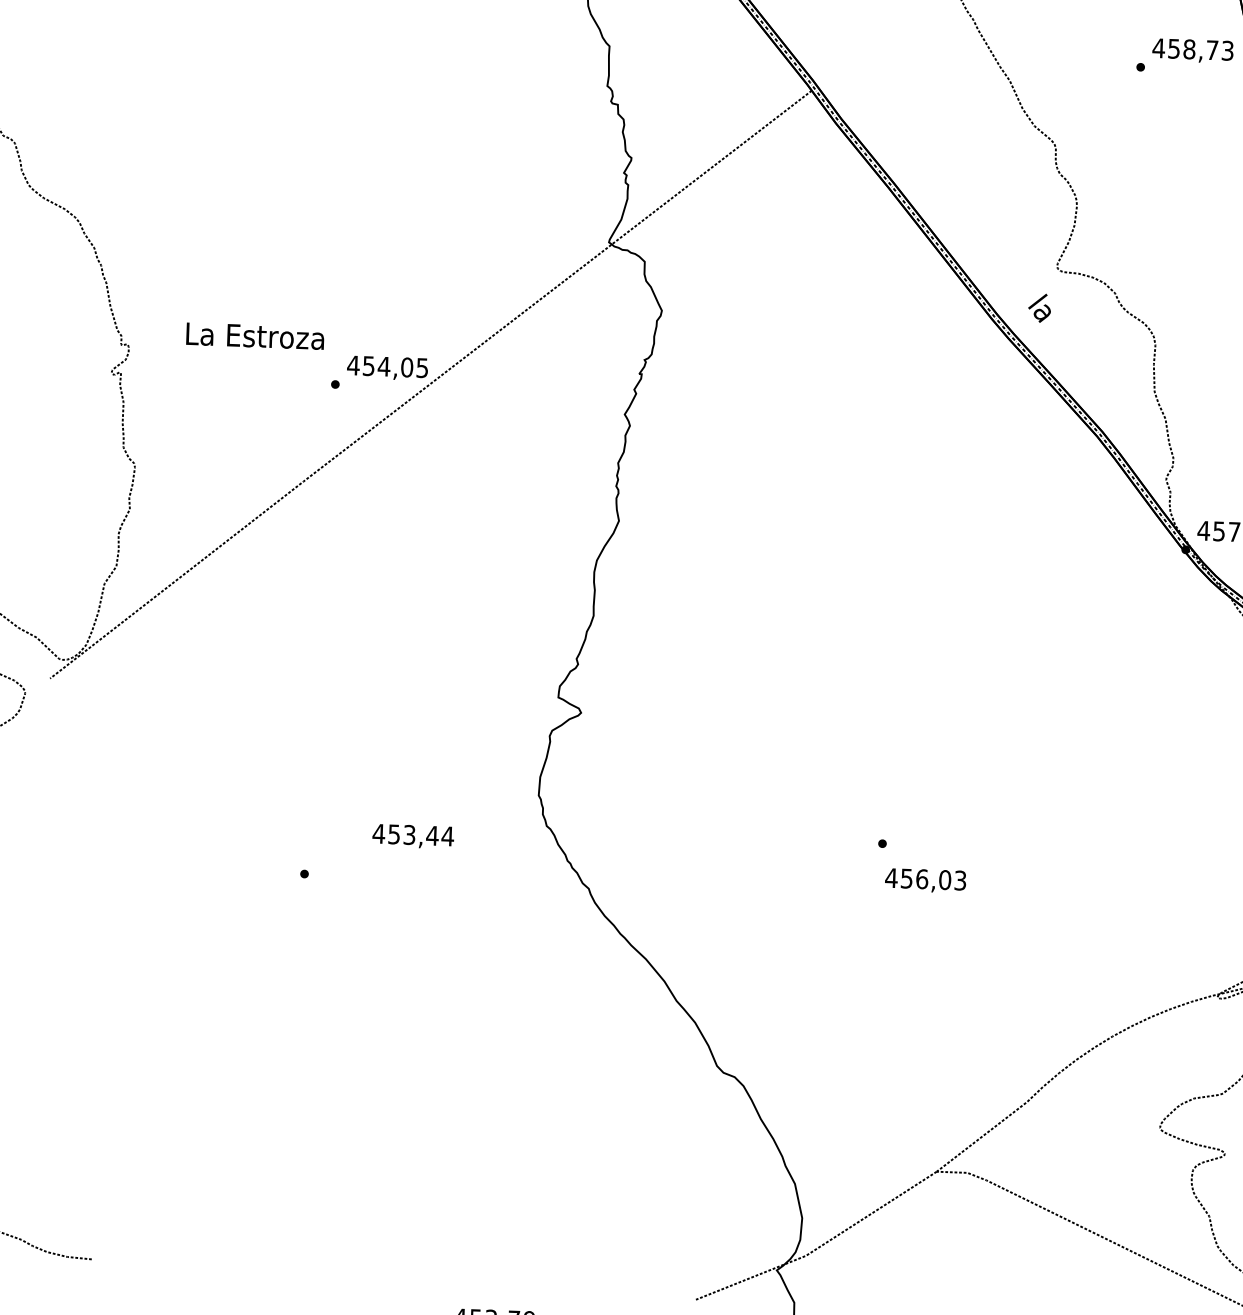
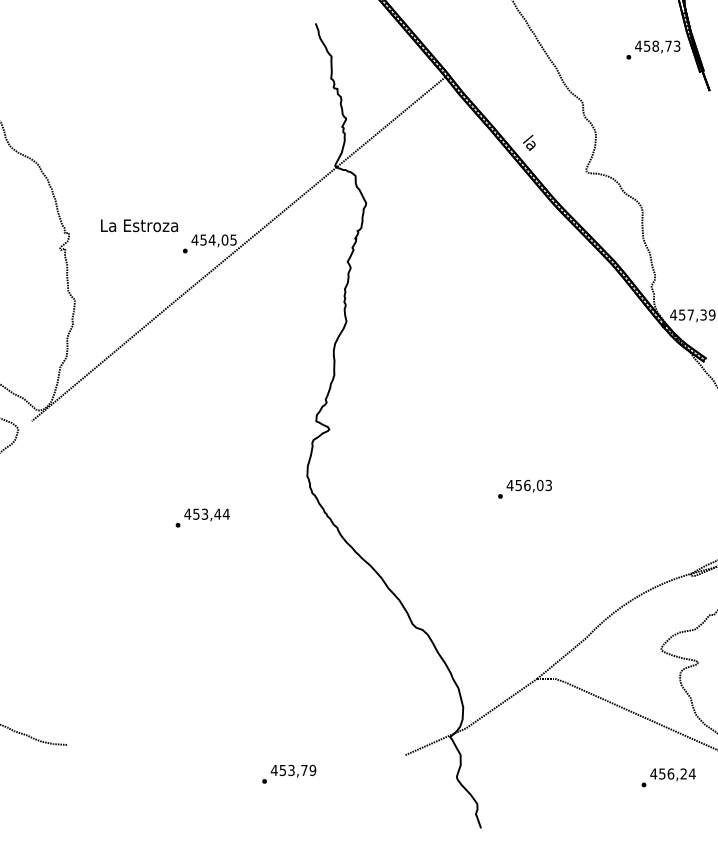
text: (1040, 307) -> (529, 142), moved
text: (412, 835) -> (206, 514), moved
text: (924, 879) -> (528, 485), moved

